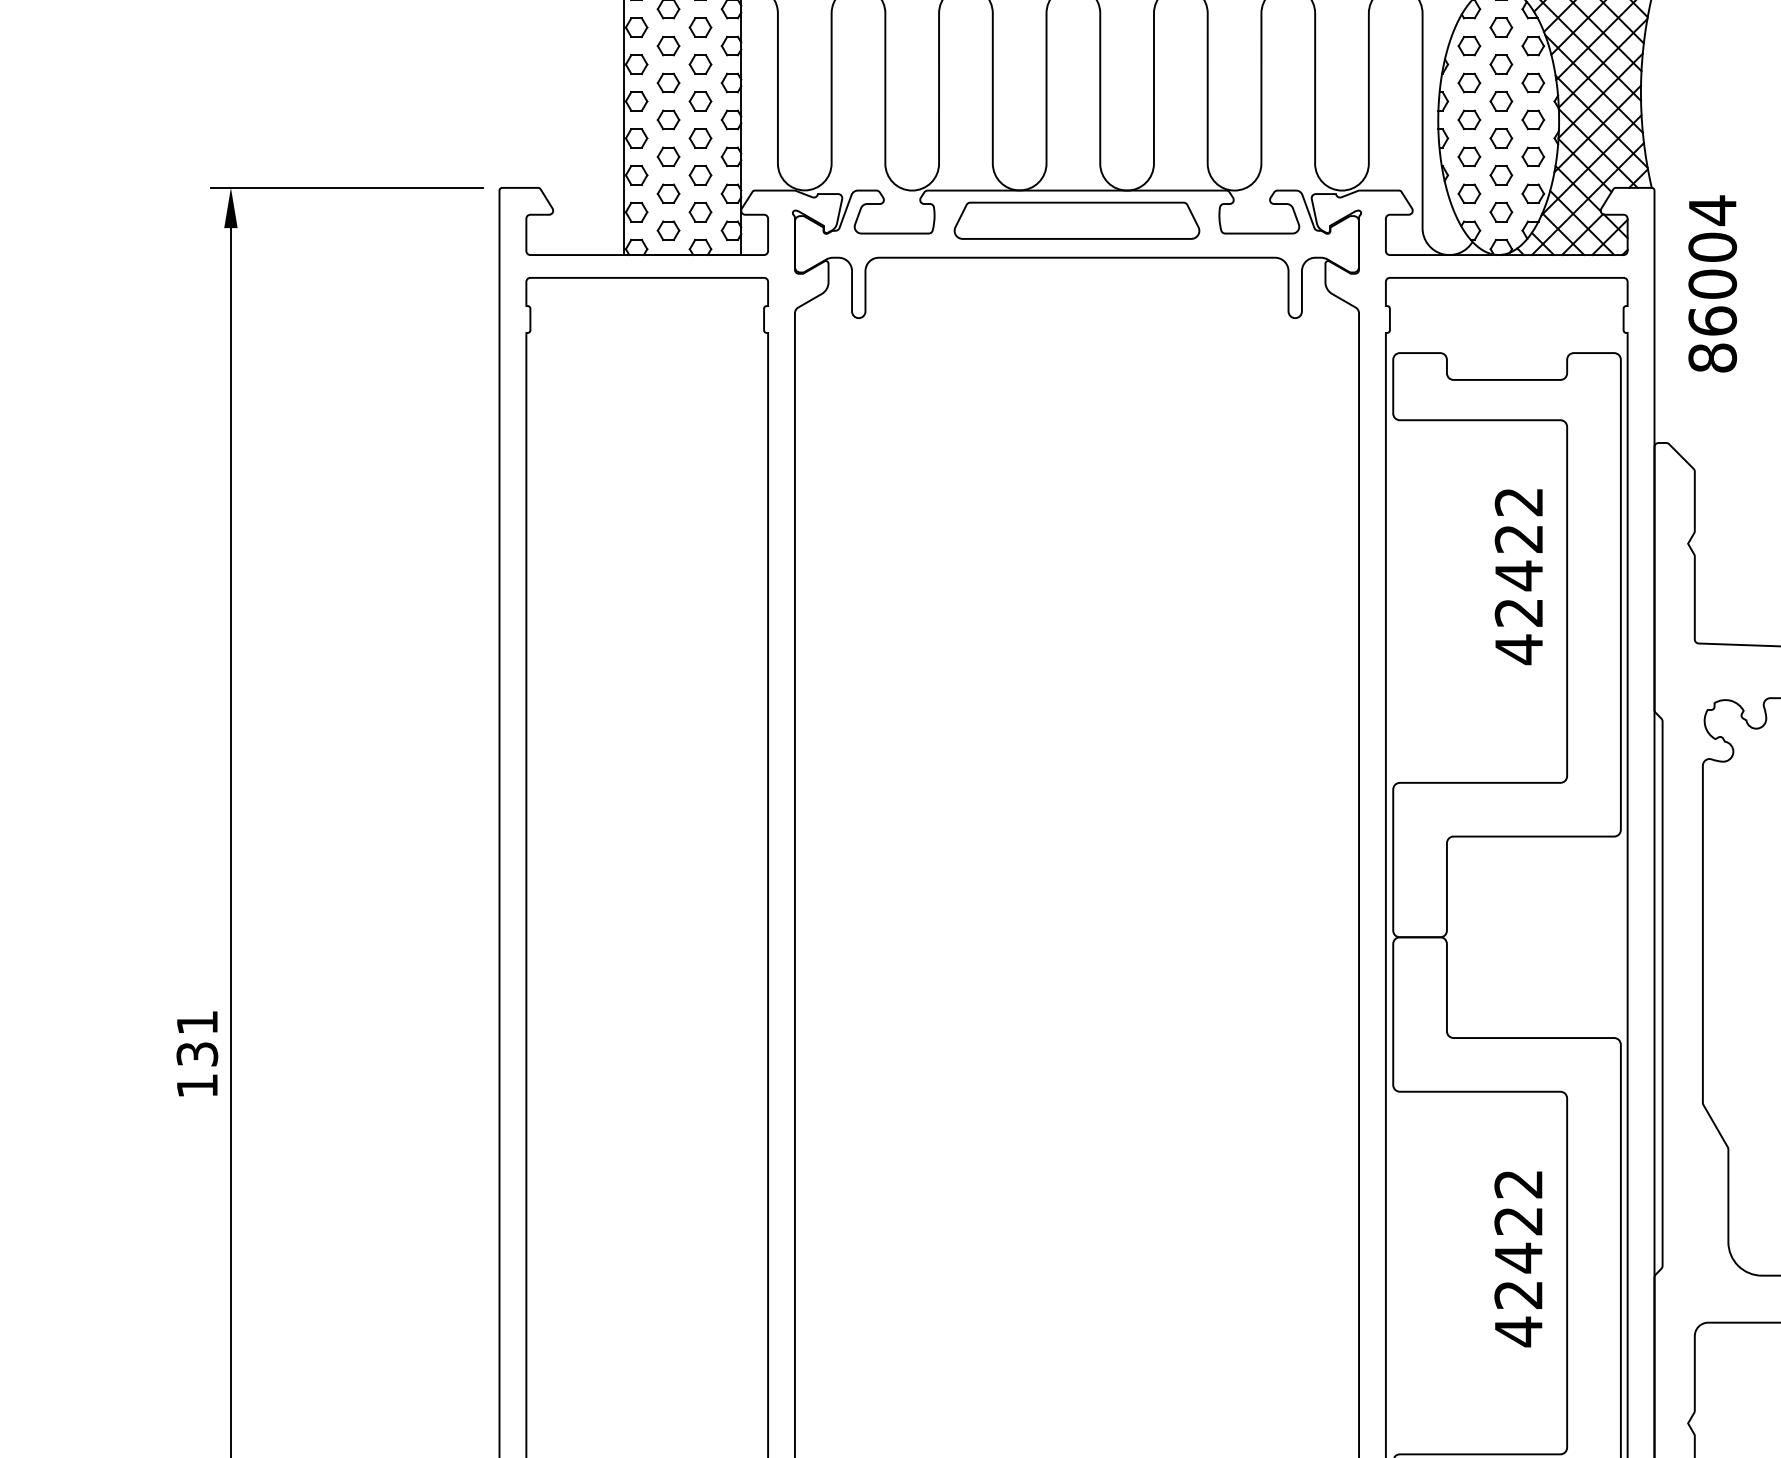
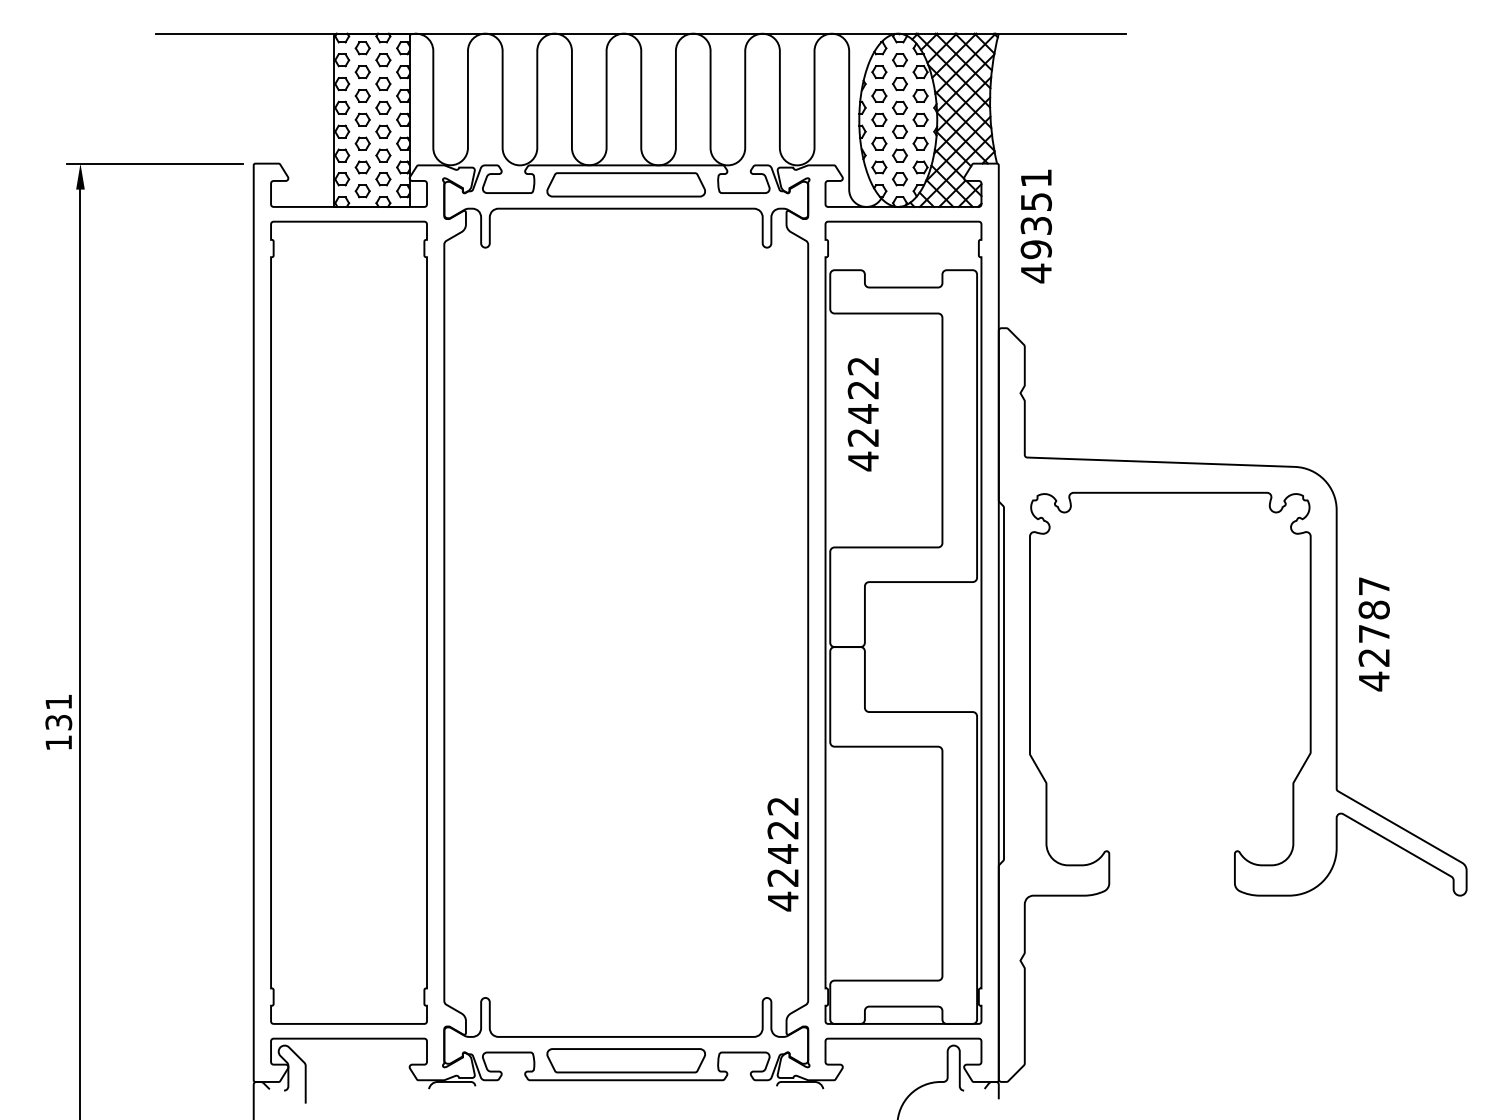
text: (1711, 283) -> (1035, 225), 86004 -> 49351
text: (1517, 576) -> (862, 414), moved
text: (1517, 1258) -> (782, 854), moved

